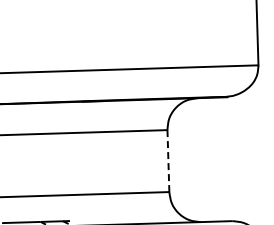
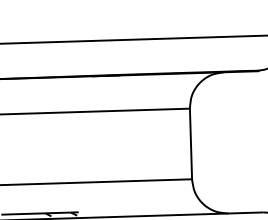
line: (168, 161) -> (191, 144), dashed -> solid

